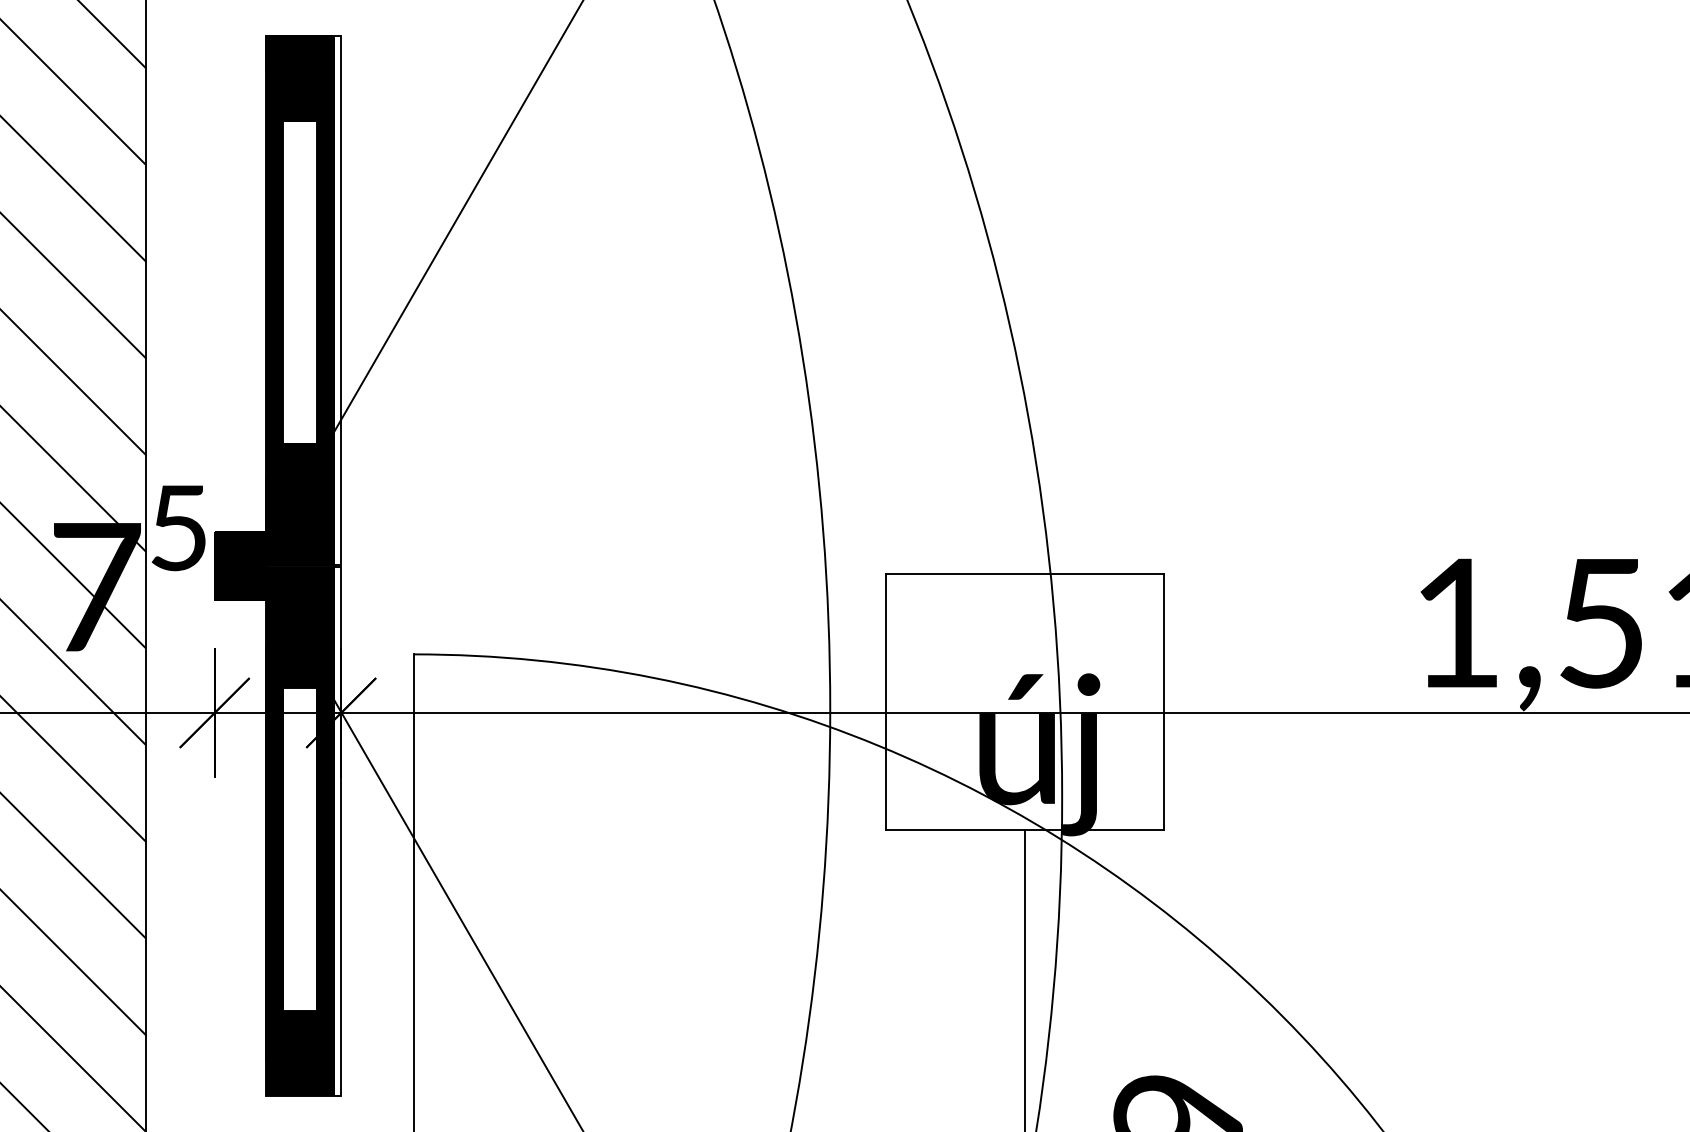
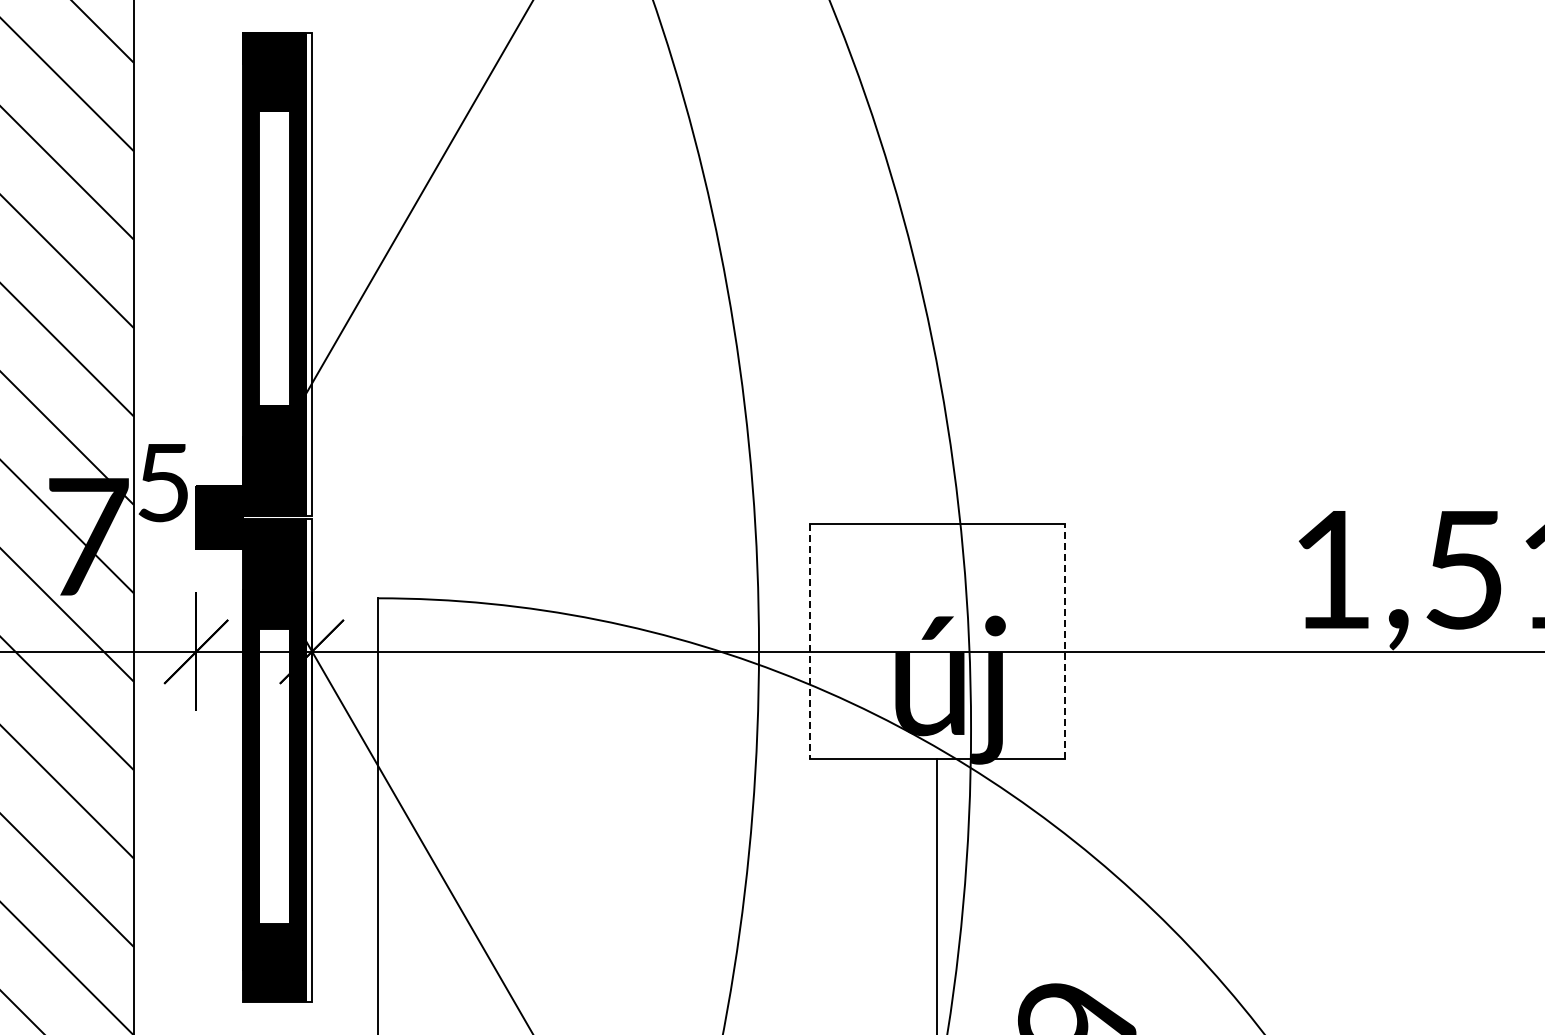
line: (1164, 701) -> (1064, 641), solid -> dashed
line: (885, 702) -> (809, 642), solid -> dashed

